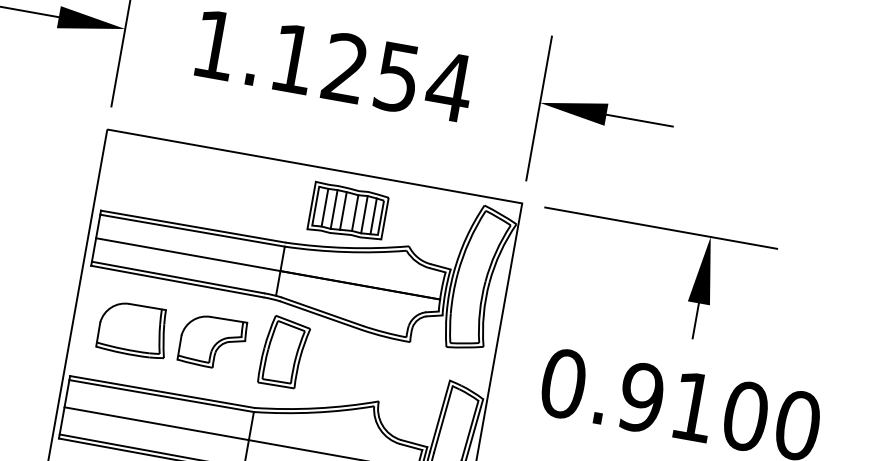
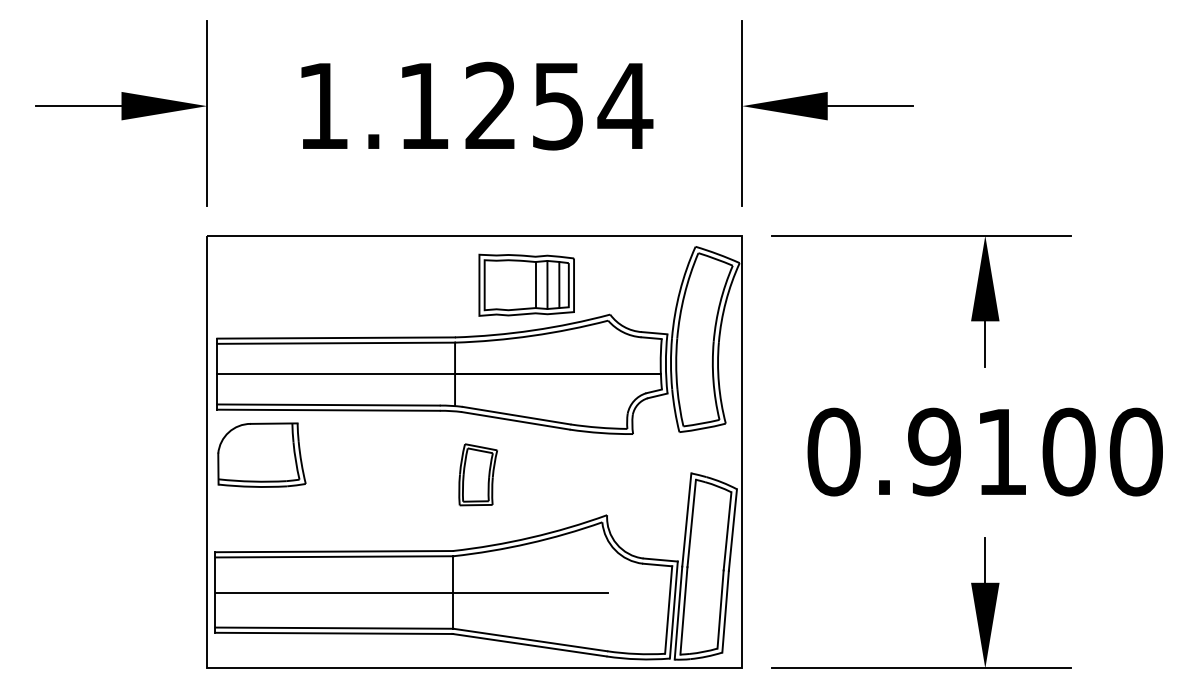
line: (324, 207) -> (496, 284), removed
line: (334, 209) -> (508, 285), removed
line: (343, 210) -> (520, 284), removed
part: (133, 329) -> (261, 454), moved
part: (212, 341) -> (385, 477), removed
part: (284, 352) -> (478, 474), size x0.7

